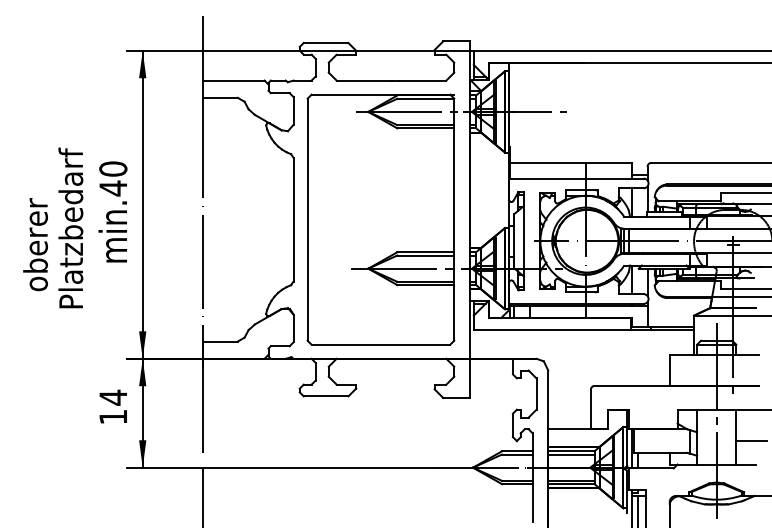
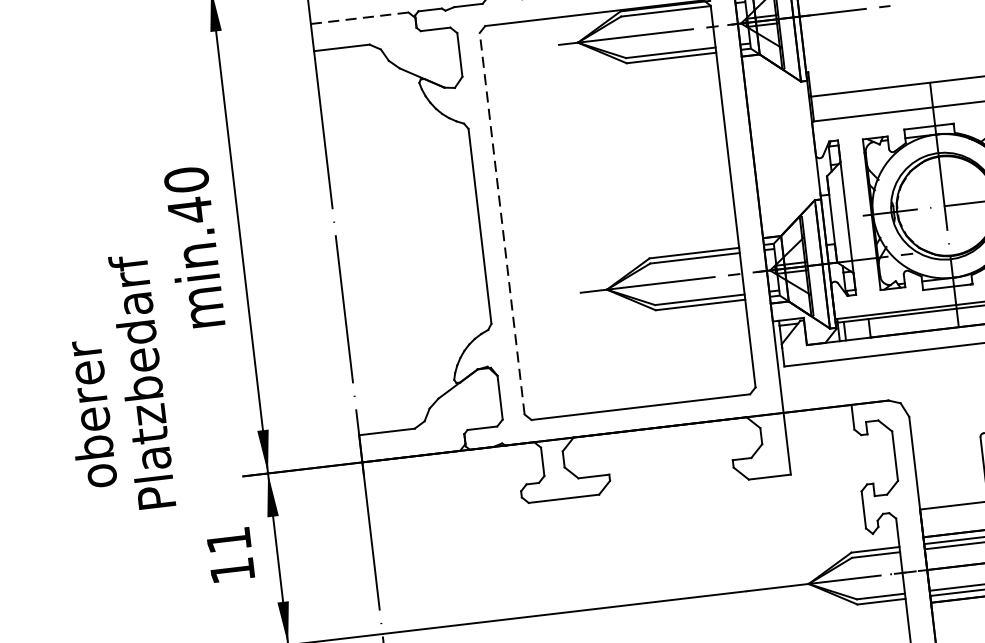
line: (233, 80) -> (359, 18), solid -> dashed
line: (307, 219) -> (501, 223), solid -> dashed
text: (53, 227) -> (114, 383), moved
text: (112, 397) -> (227, 540), 14 -> 11

